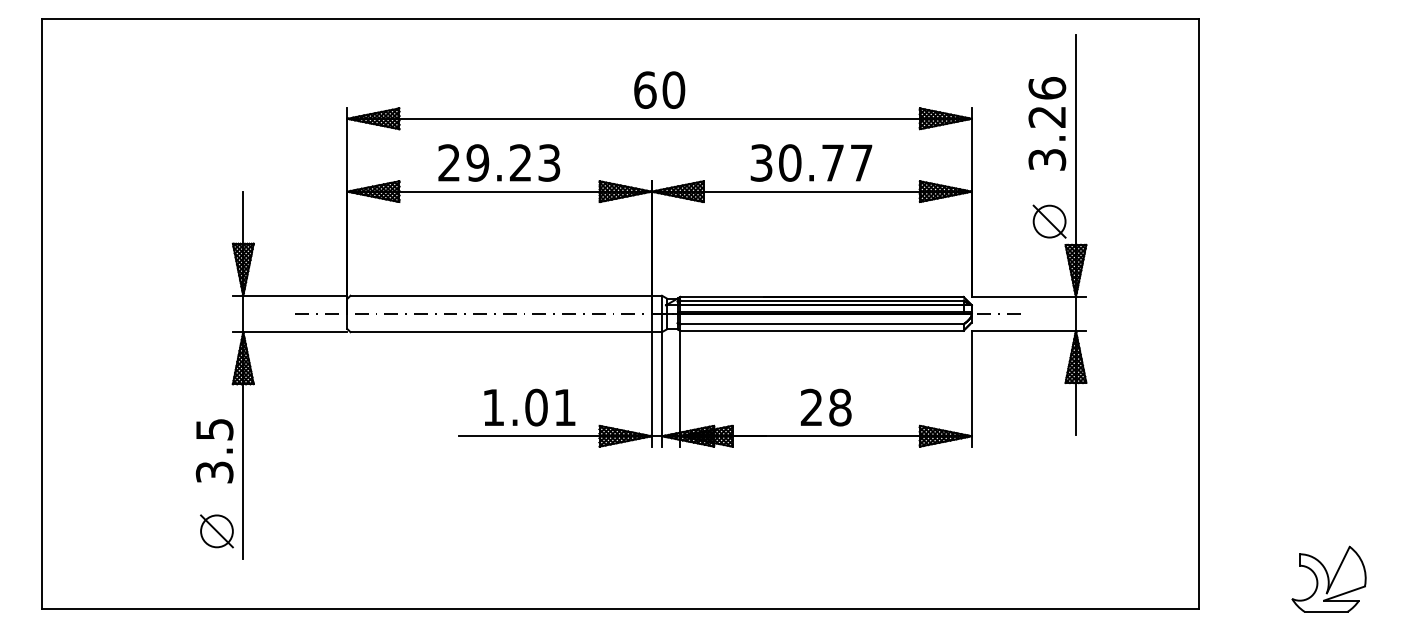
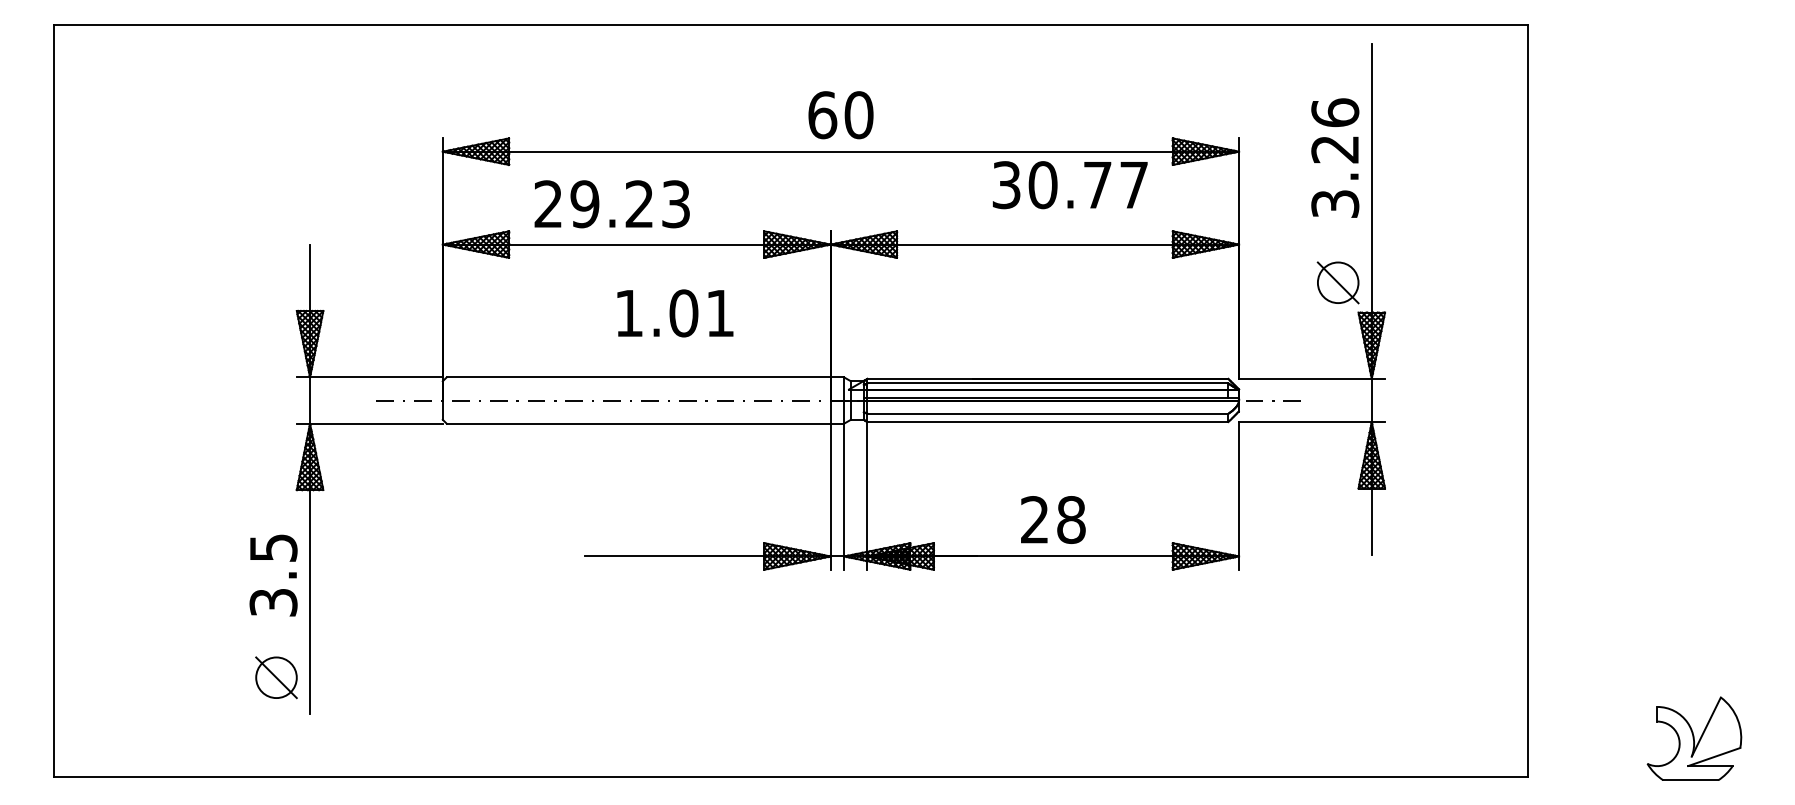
text: (499, 162) -> (612, 203), moved
text: (811, 162) -> (1070, 184), moved
text: (529, 407) -> (674, 313), moved

